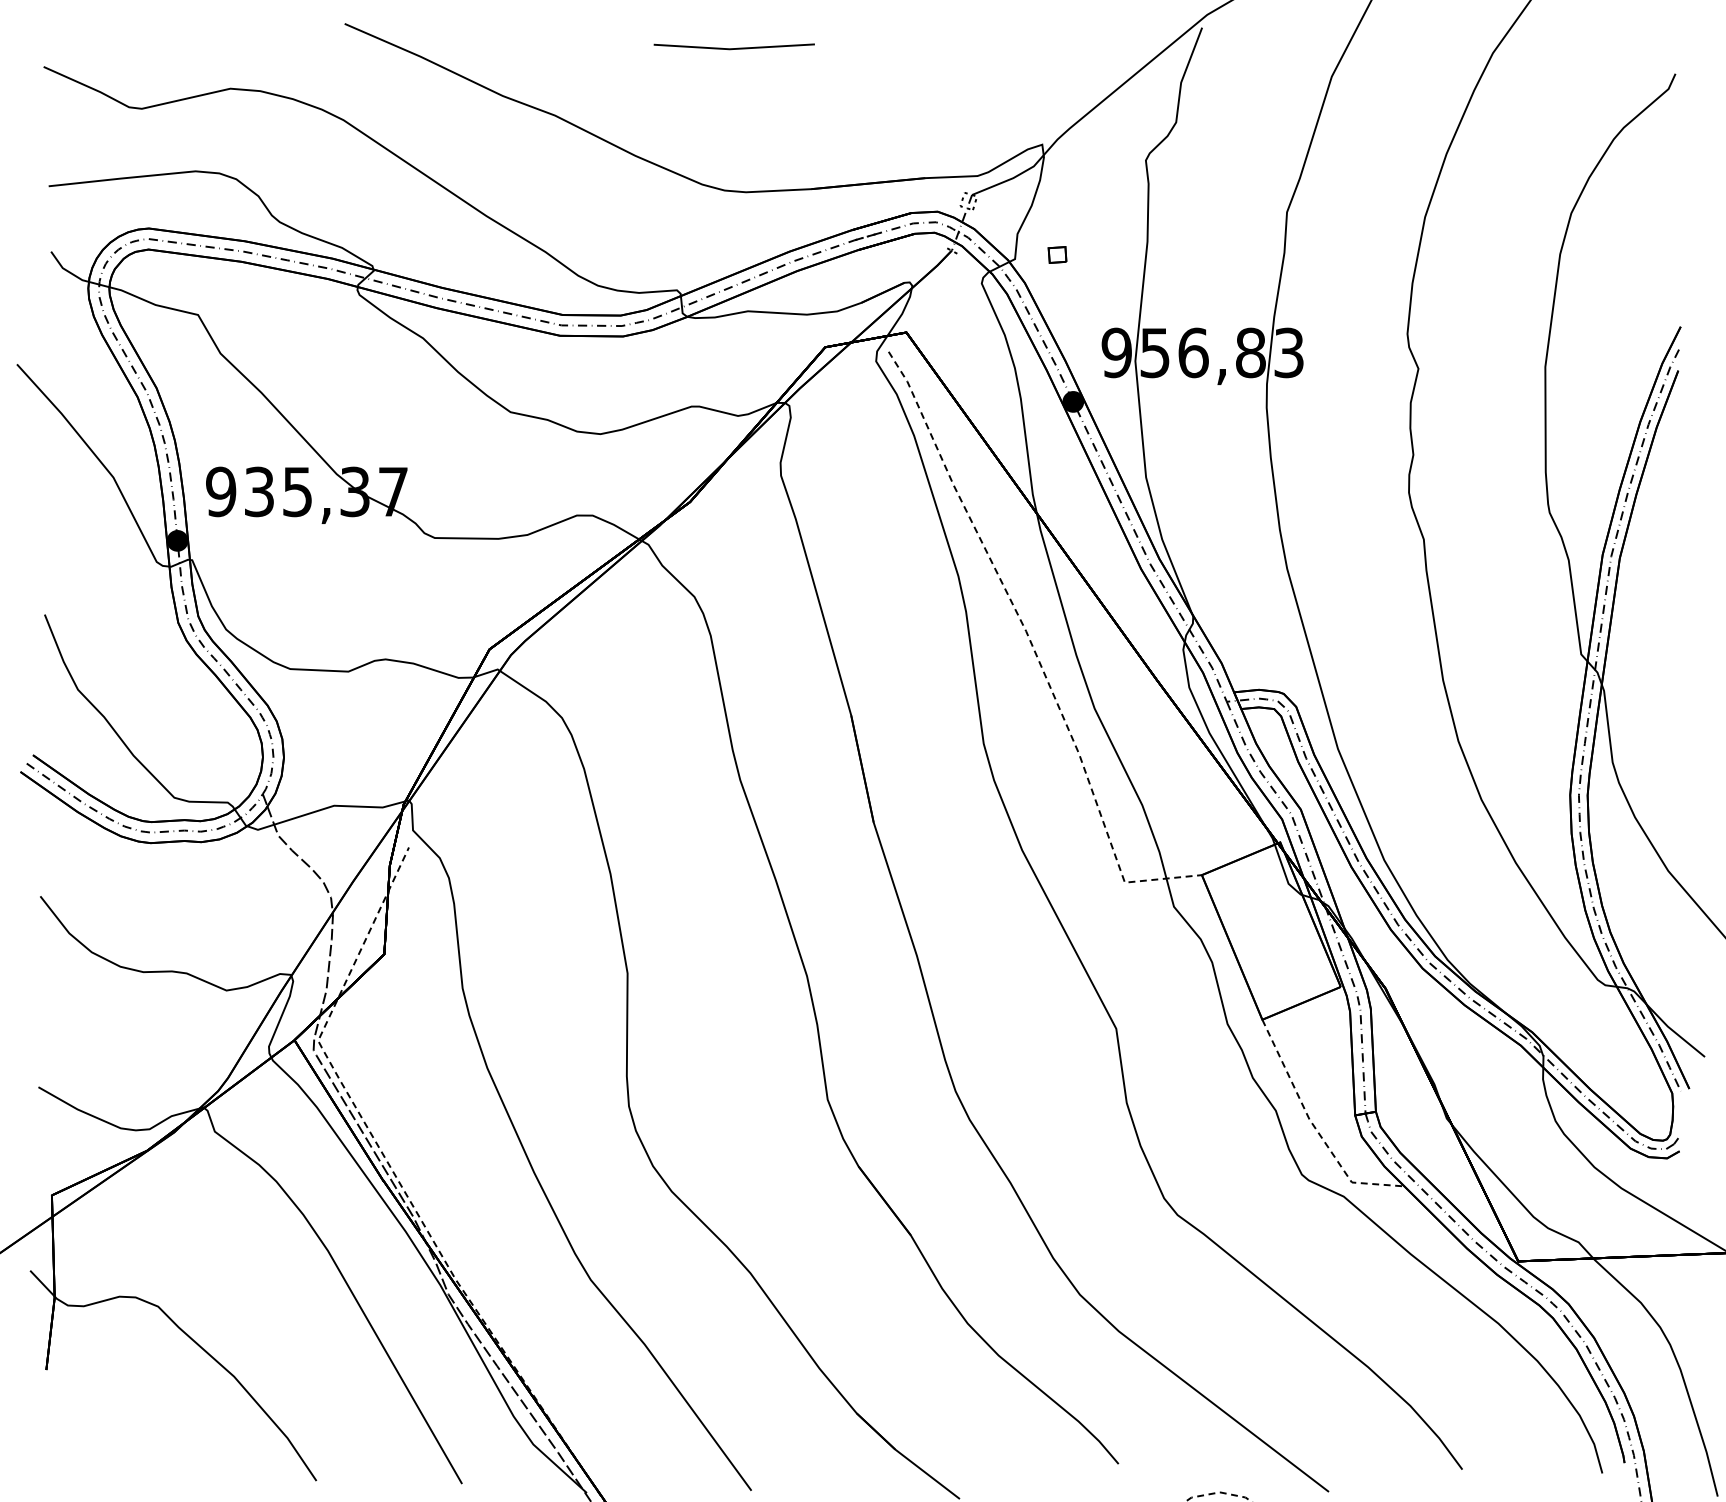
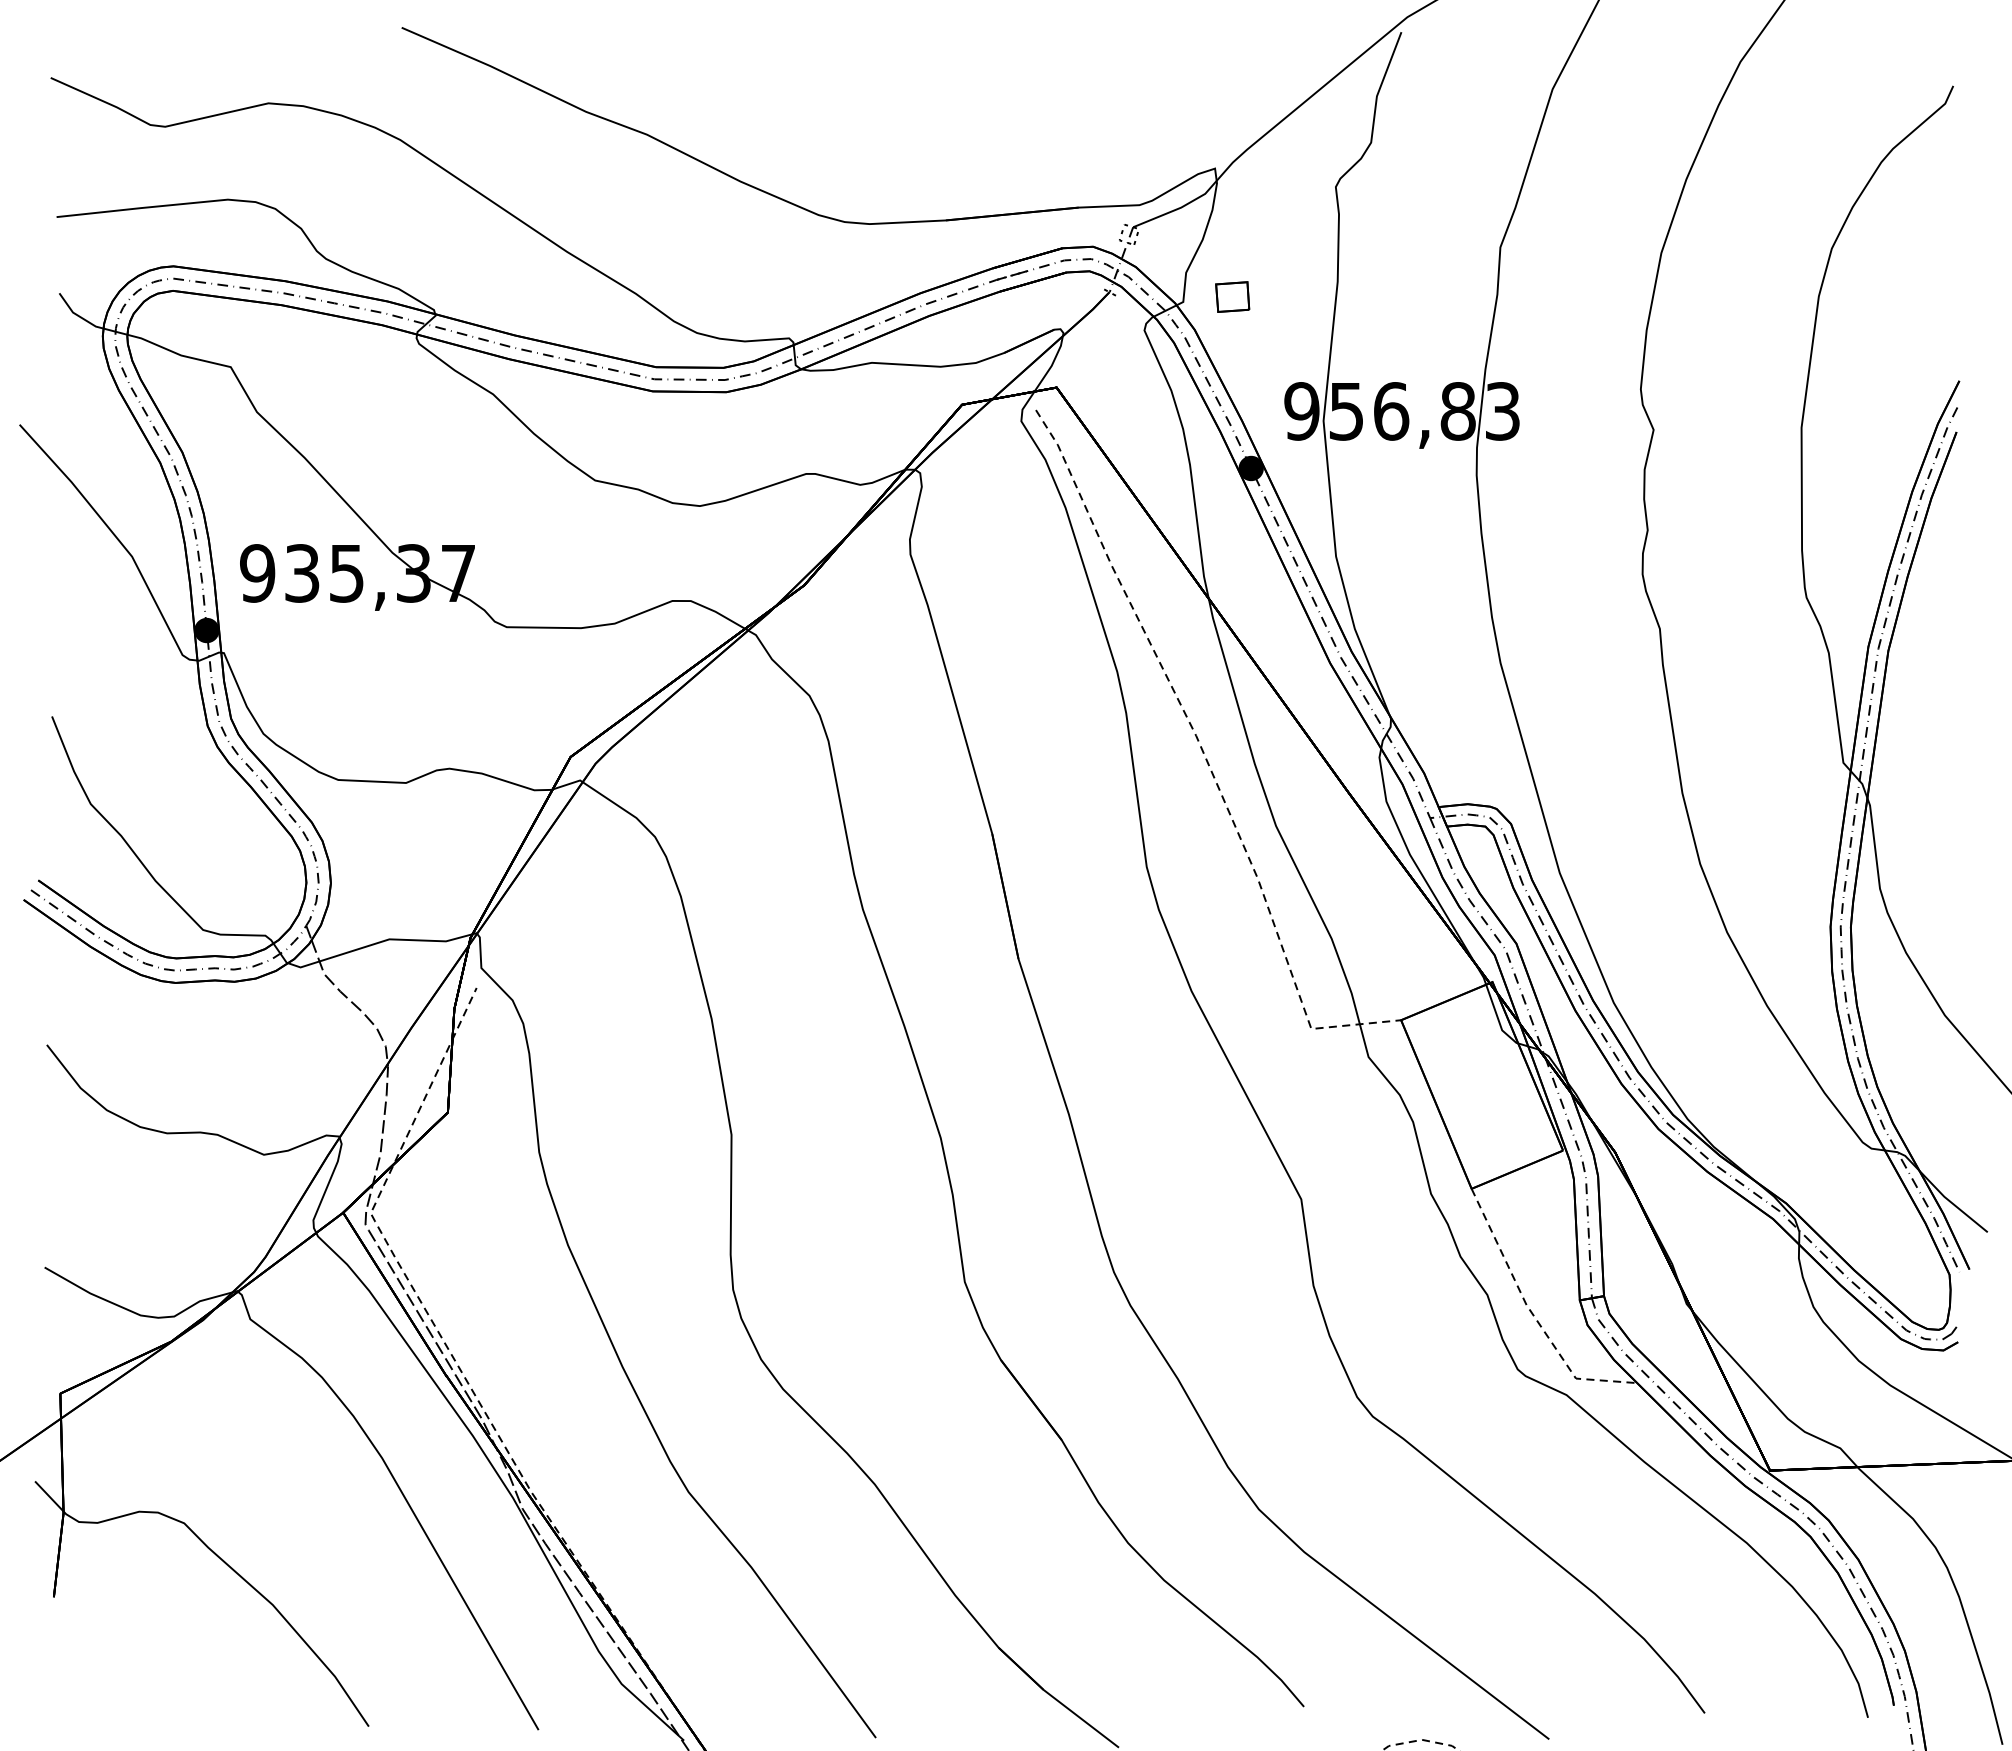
line: (733, 48) -> (855, 56), removed
part: (1057, 255) -> (1232, 297), size x1.6

